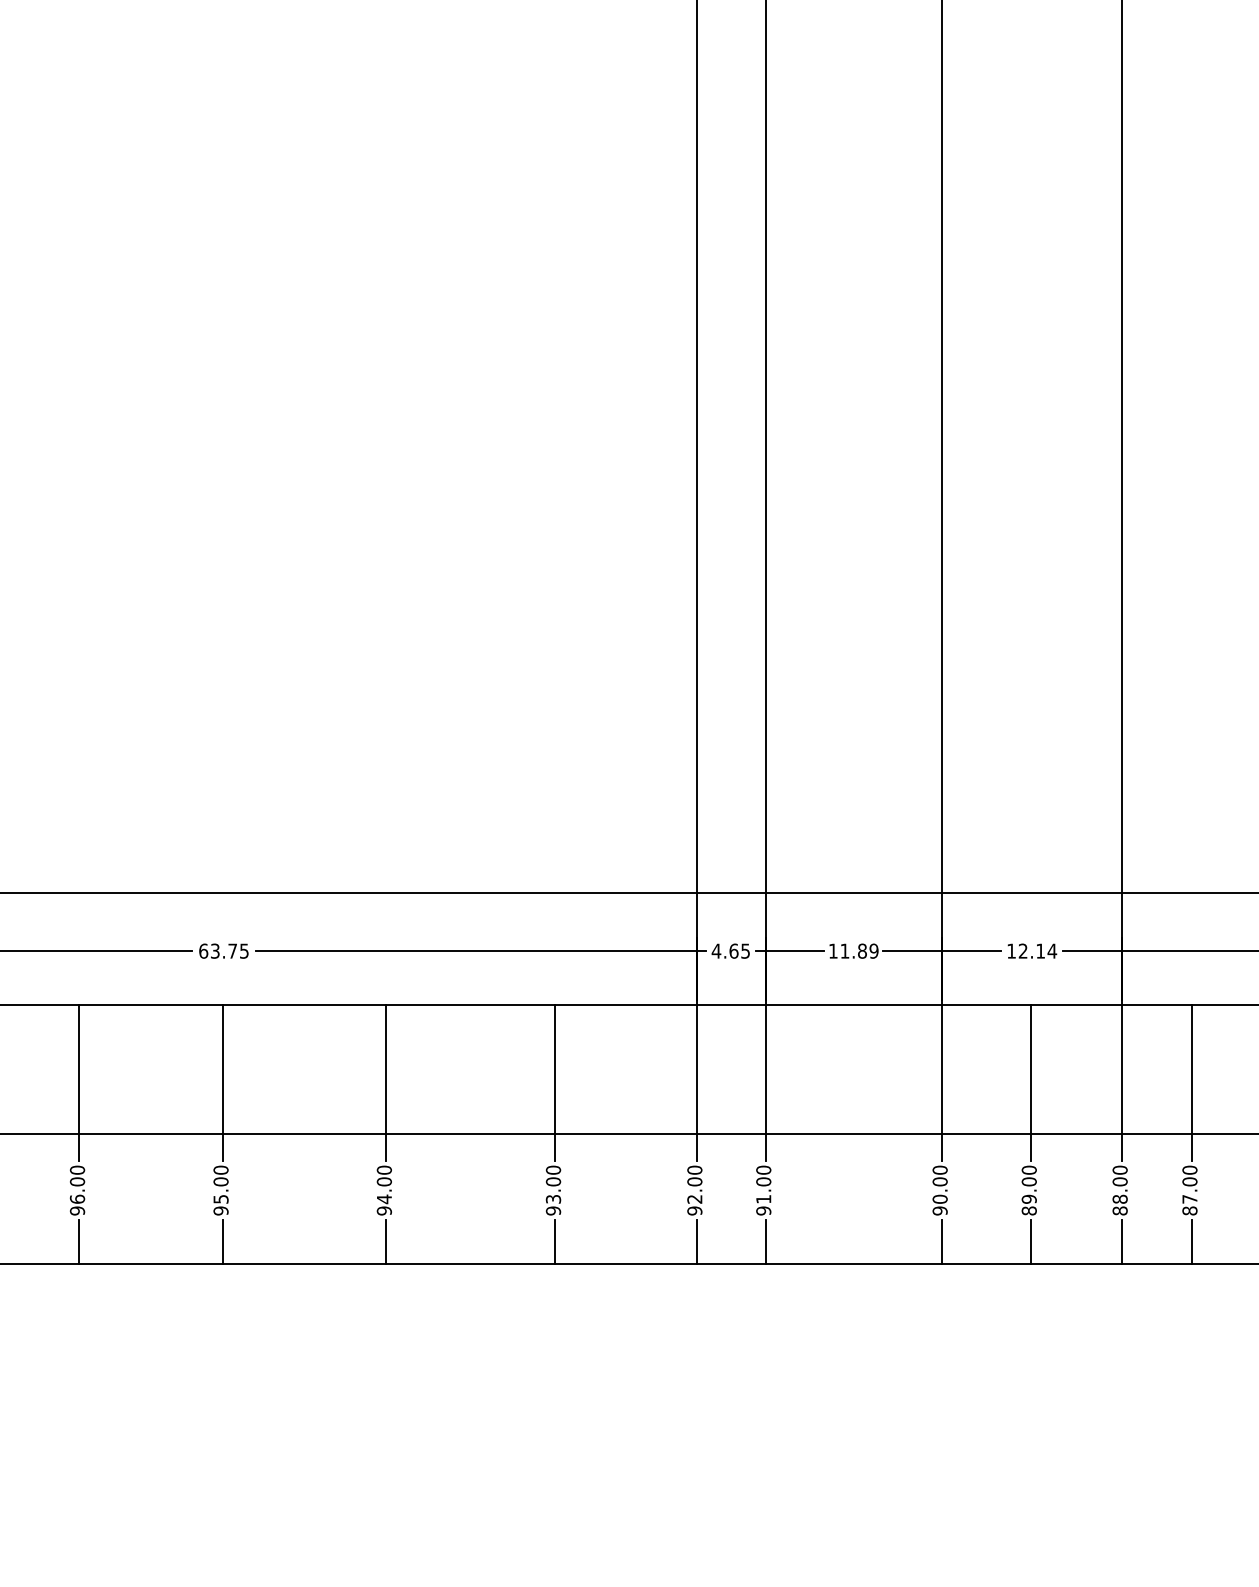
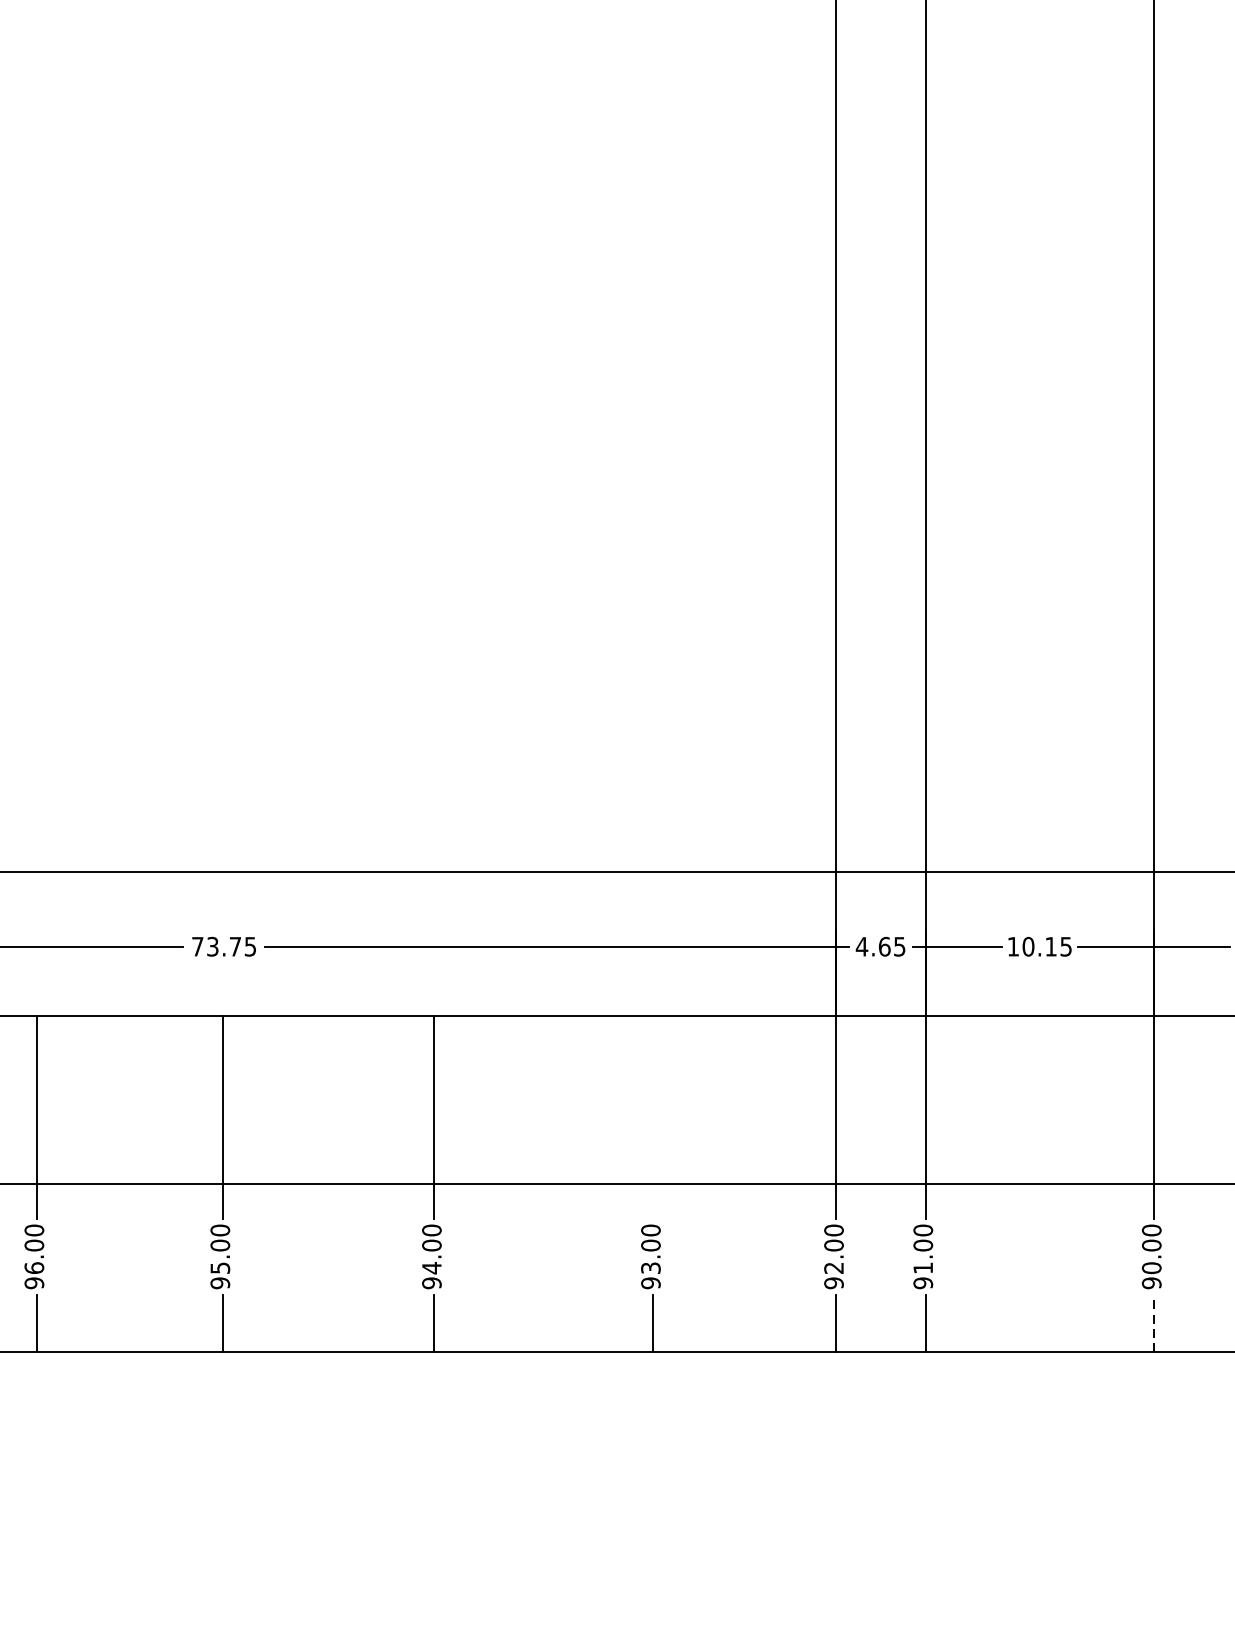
text: (203, 950) -> (197, 945), 63.75 -> 73.75
text: (859, 950) -> (1047, 945), 11.89 -> 10.15
line: (555, 1082) -> (653, 1116), removed
line: (942, 1242) -> (1154, 1324), solid -> dashed

